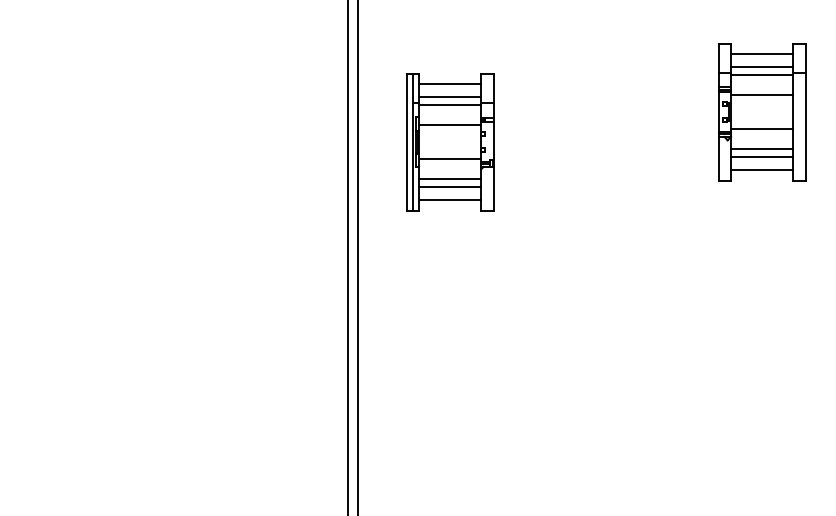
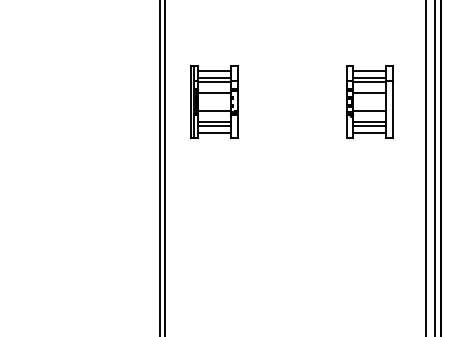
part: (761, 111) -> (369, 101), moved
part: (450, 141) -> (214, 101), moved

